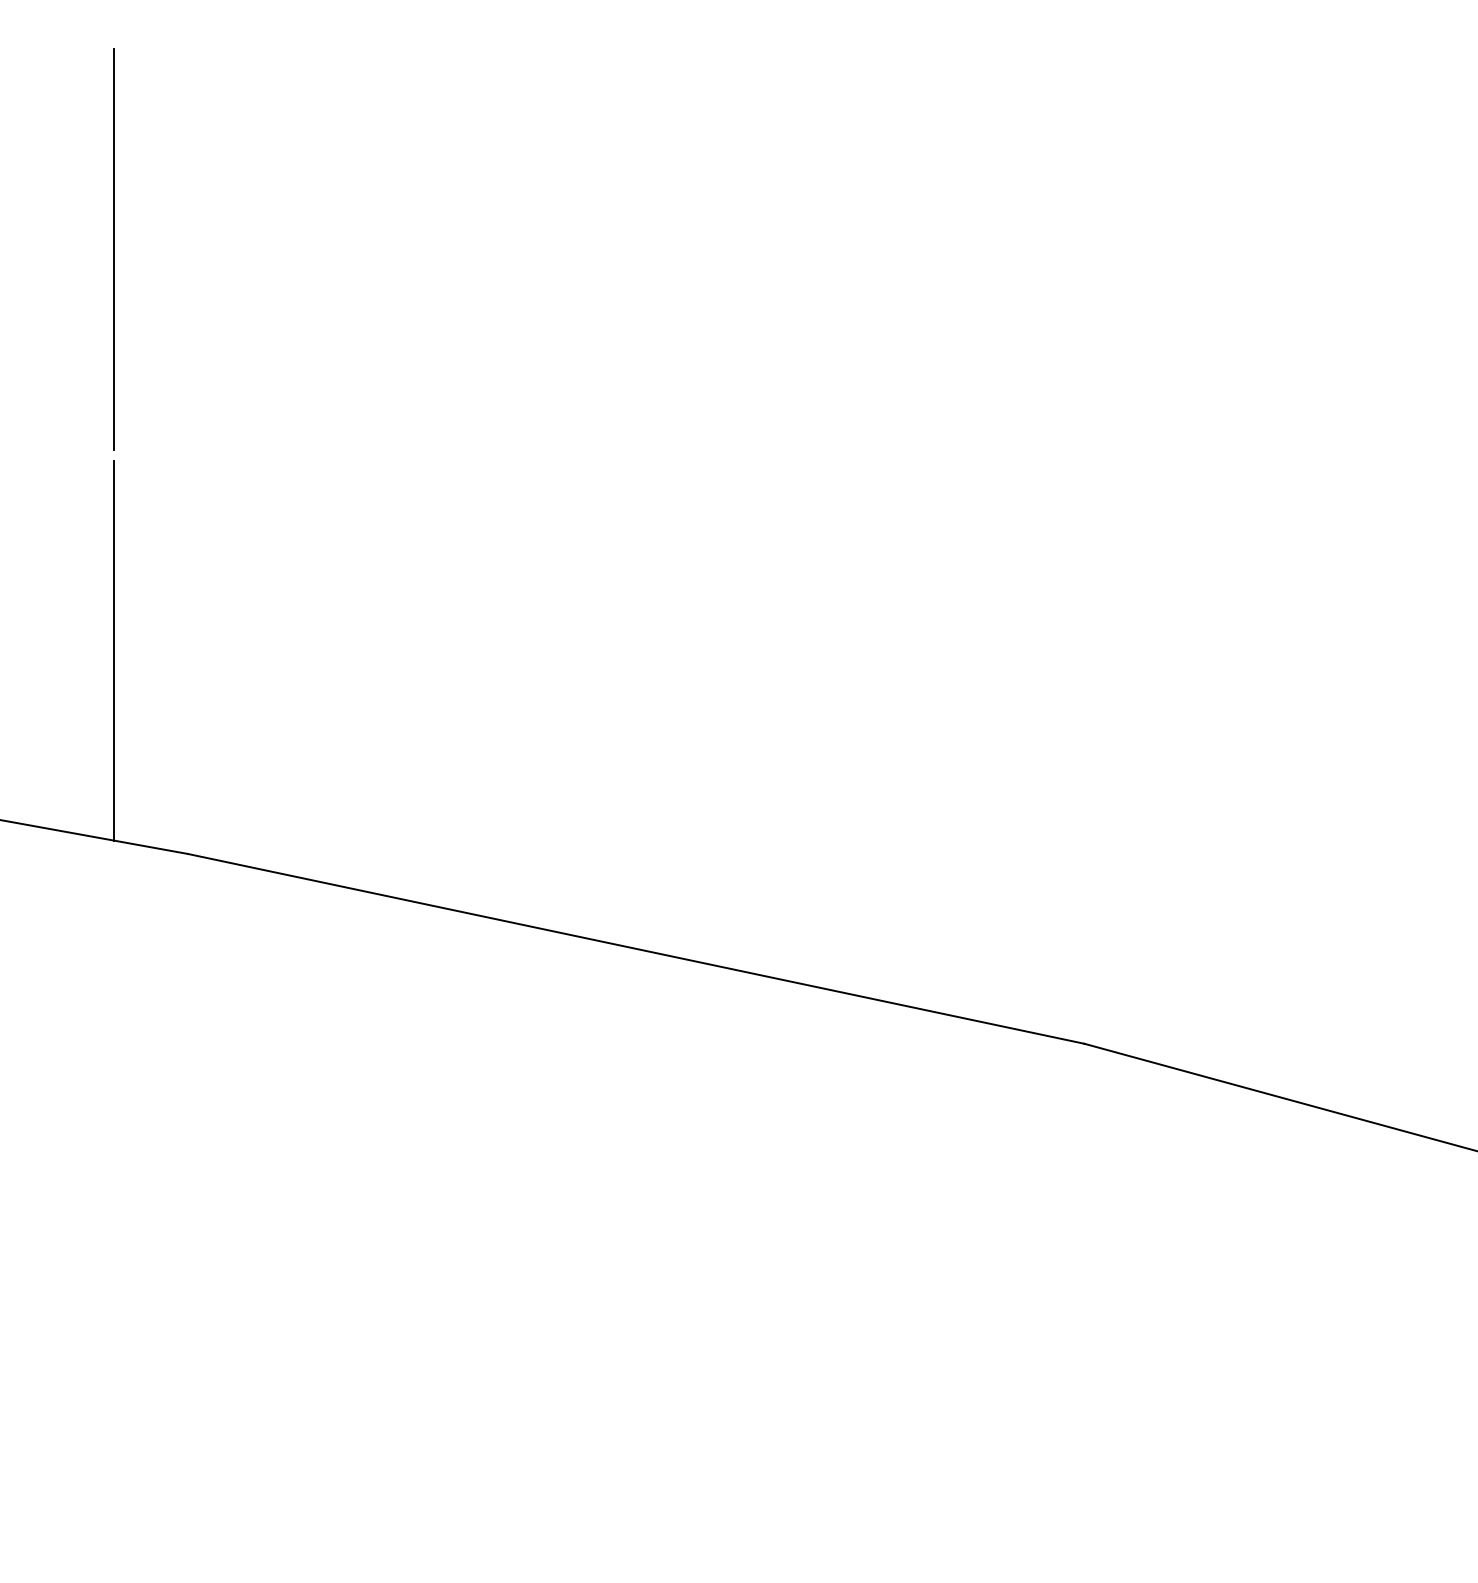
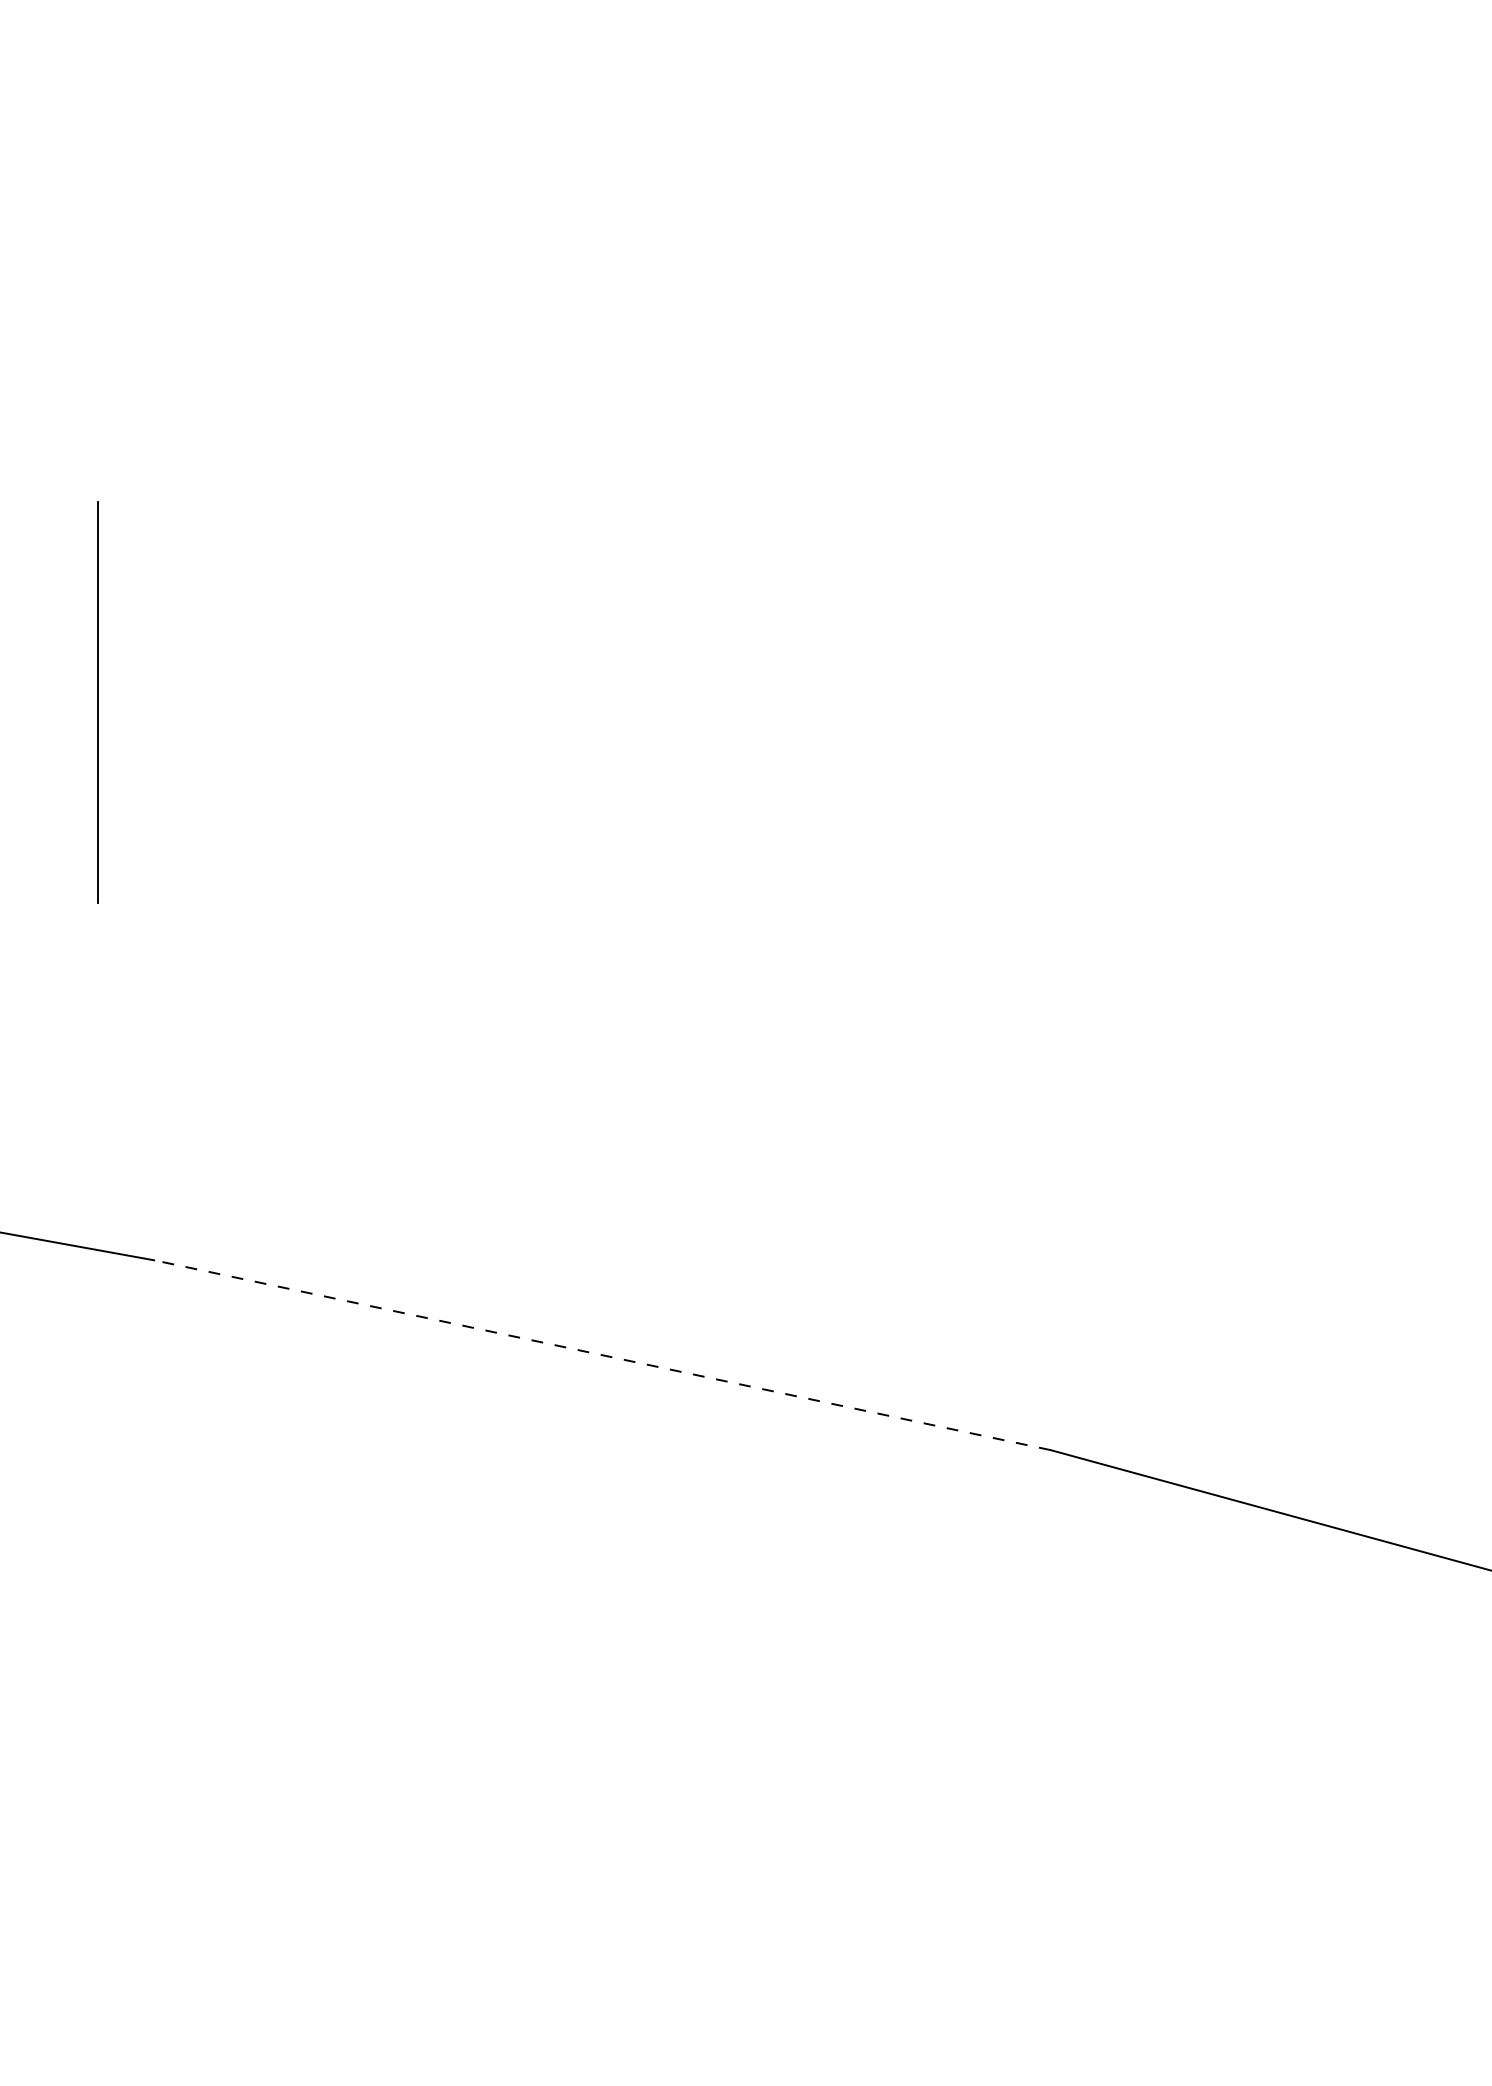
line: (113, 249) -> (97, 701), moved
line: (114, 650) -> (80, 1056), removed
line: (635, 949) -> (601, 1355), solid -> dashed

